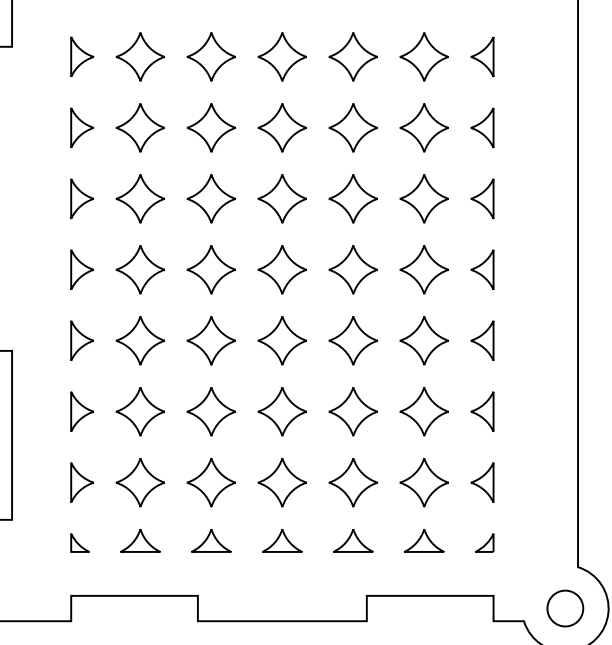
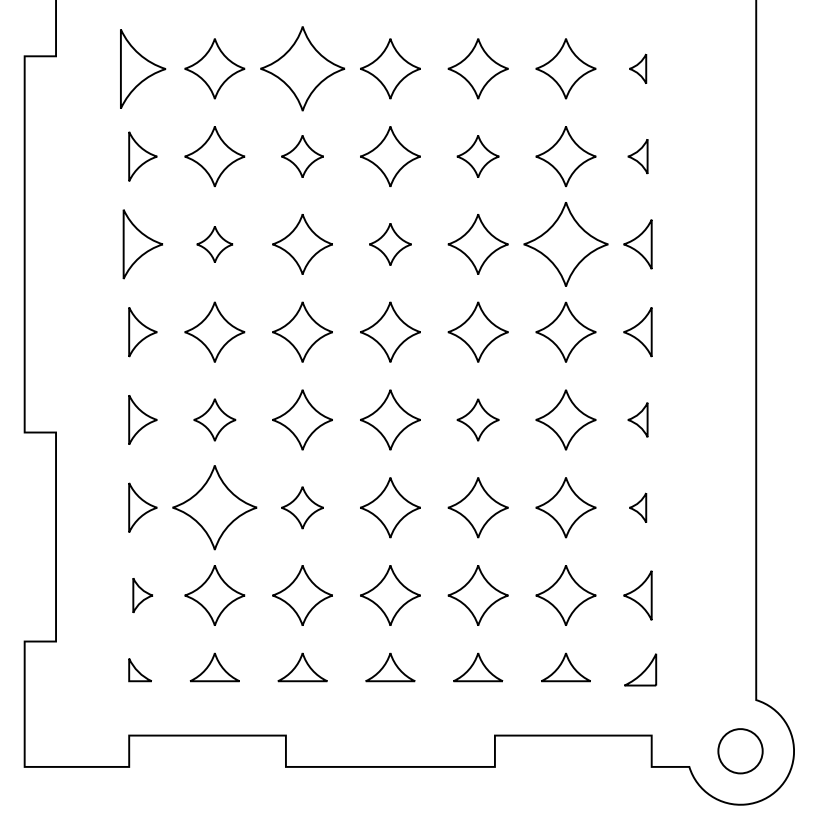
part: (81, 56) -> (142, 68), size x1.6
part: (211, 56) -> (302, 68), size x1.4
part: (482, 56) -> (637, 68), size x0.6
part: (211, 127) -> (302, 156), size x0.7
part: (352, 127) -> (477, 156), size x0.7
part: (482, 127) -> (637, 156), size x0.7
part: (81, 198) -> (142, 244), size x1.4
part: (140, 198) -> (214, 244), size x0.6
part: (282, 198) -> (390, 244), size x0.7
part: (423, 198) -> (565, 244), size x1.4
part: (140, 340) -> (214, 419), size x0.7
part: (352, 340) -> (477, 419), size x0.7
part: (482, 340) -> (637, 419), size x0.7
part: (140, 411) -> (214, 507), size x1.4
part: (211, 411) -> (302, 507), size x0.7
part: (482, 411) -> (637, 507), size x0.6
part: (81, 482) -> (142, 595), size x0.7
part: (484, 543) -> (640, 670), size x1.4

